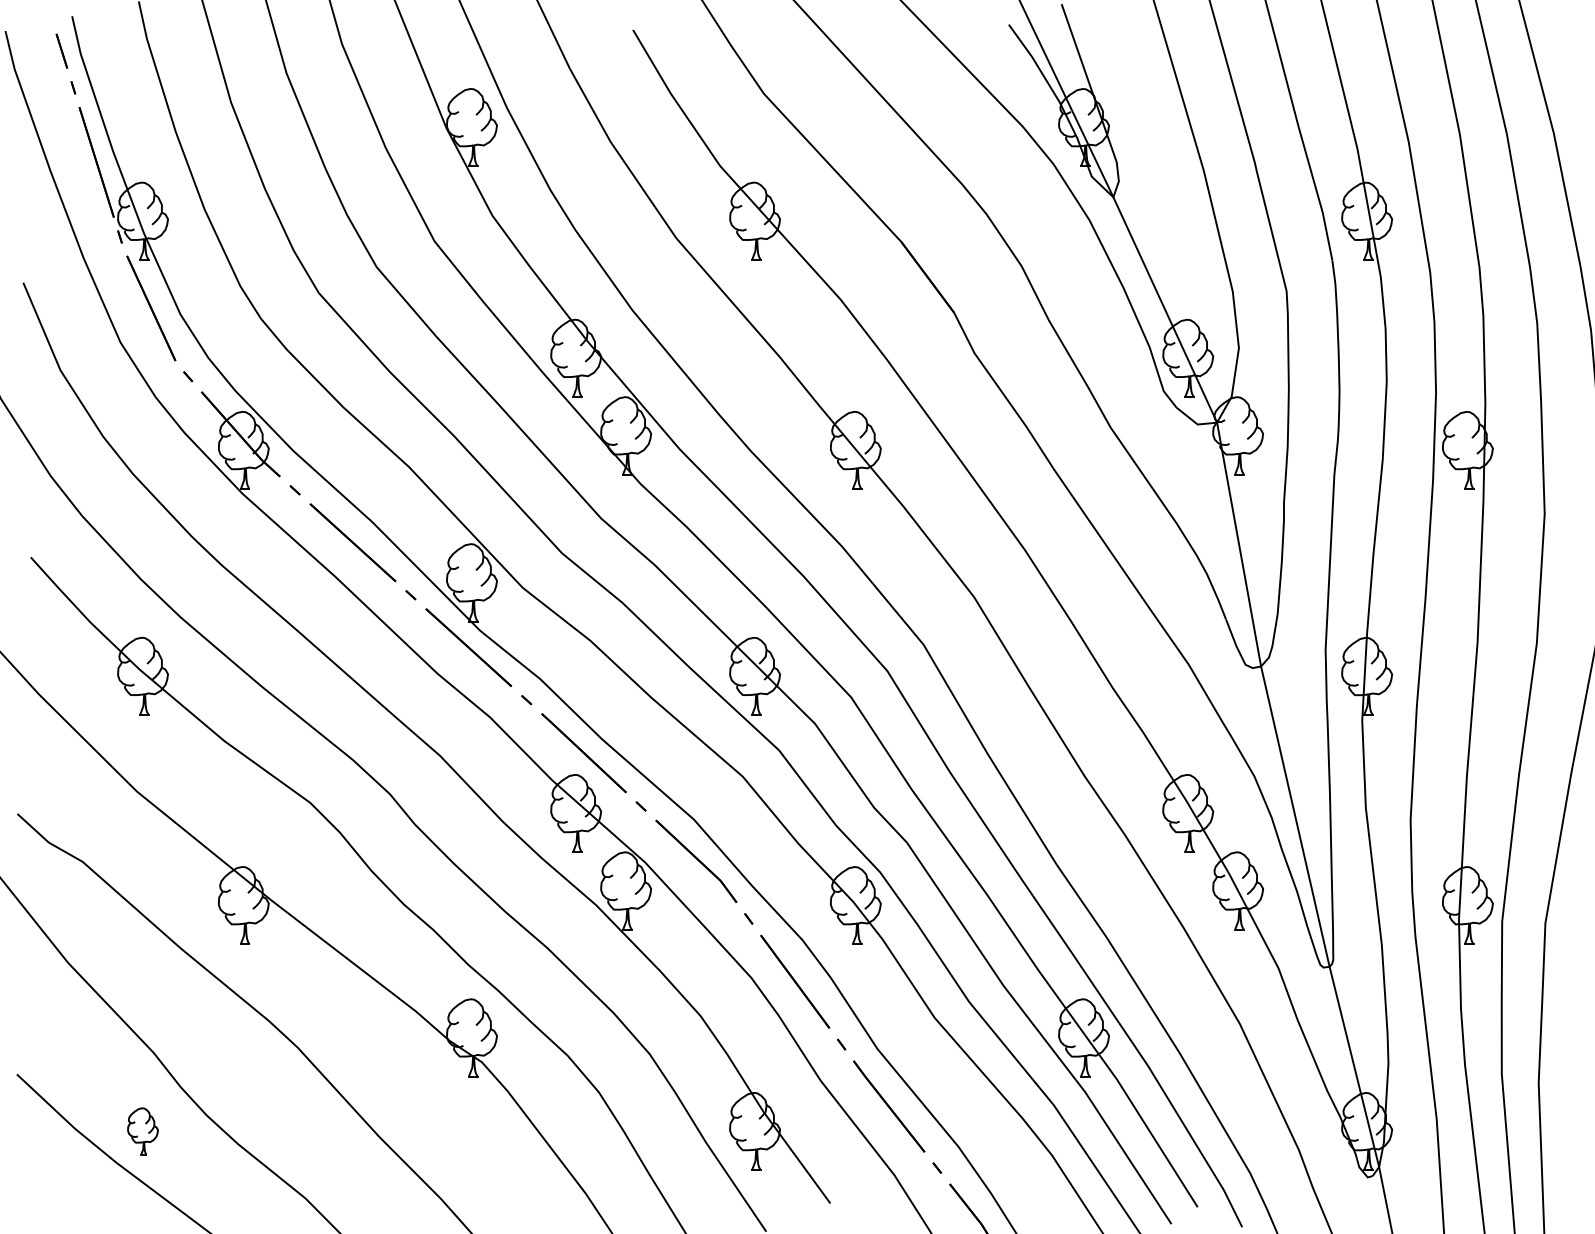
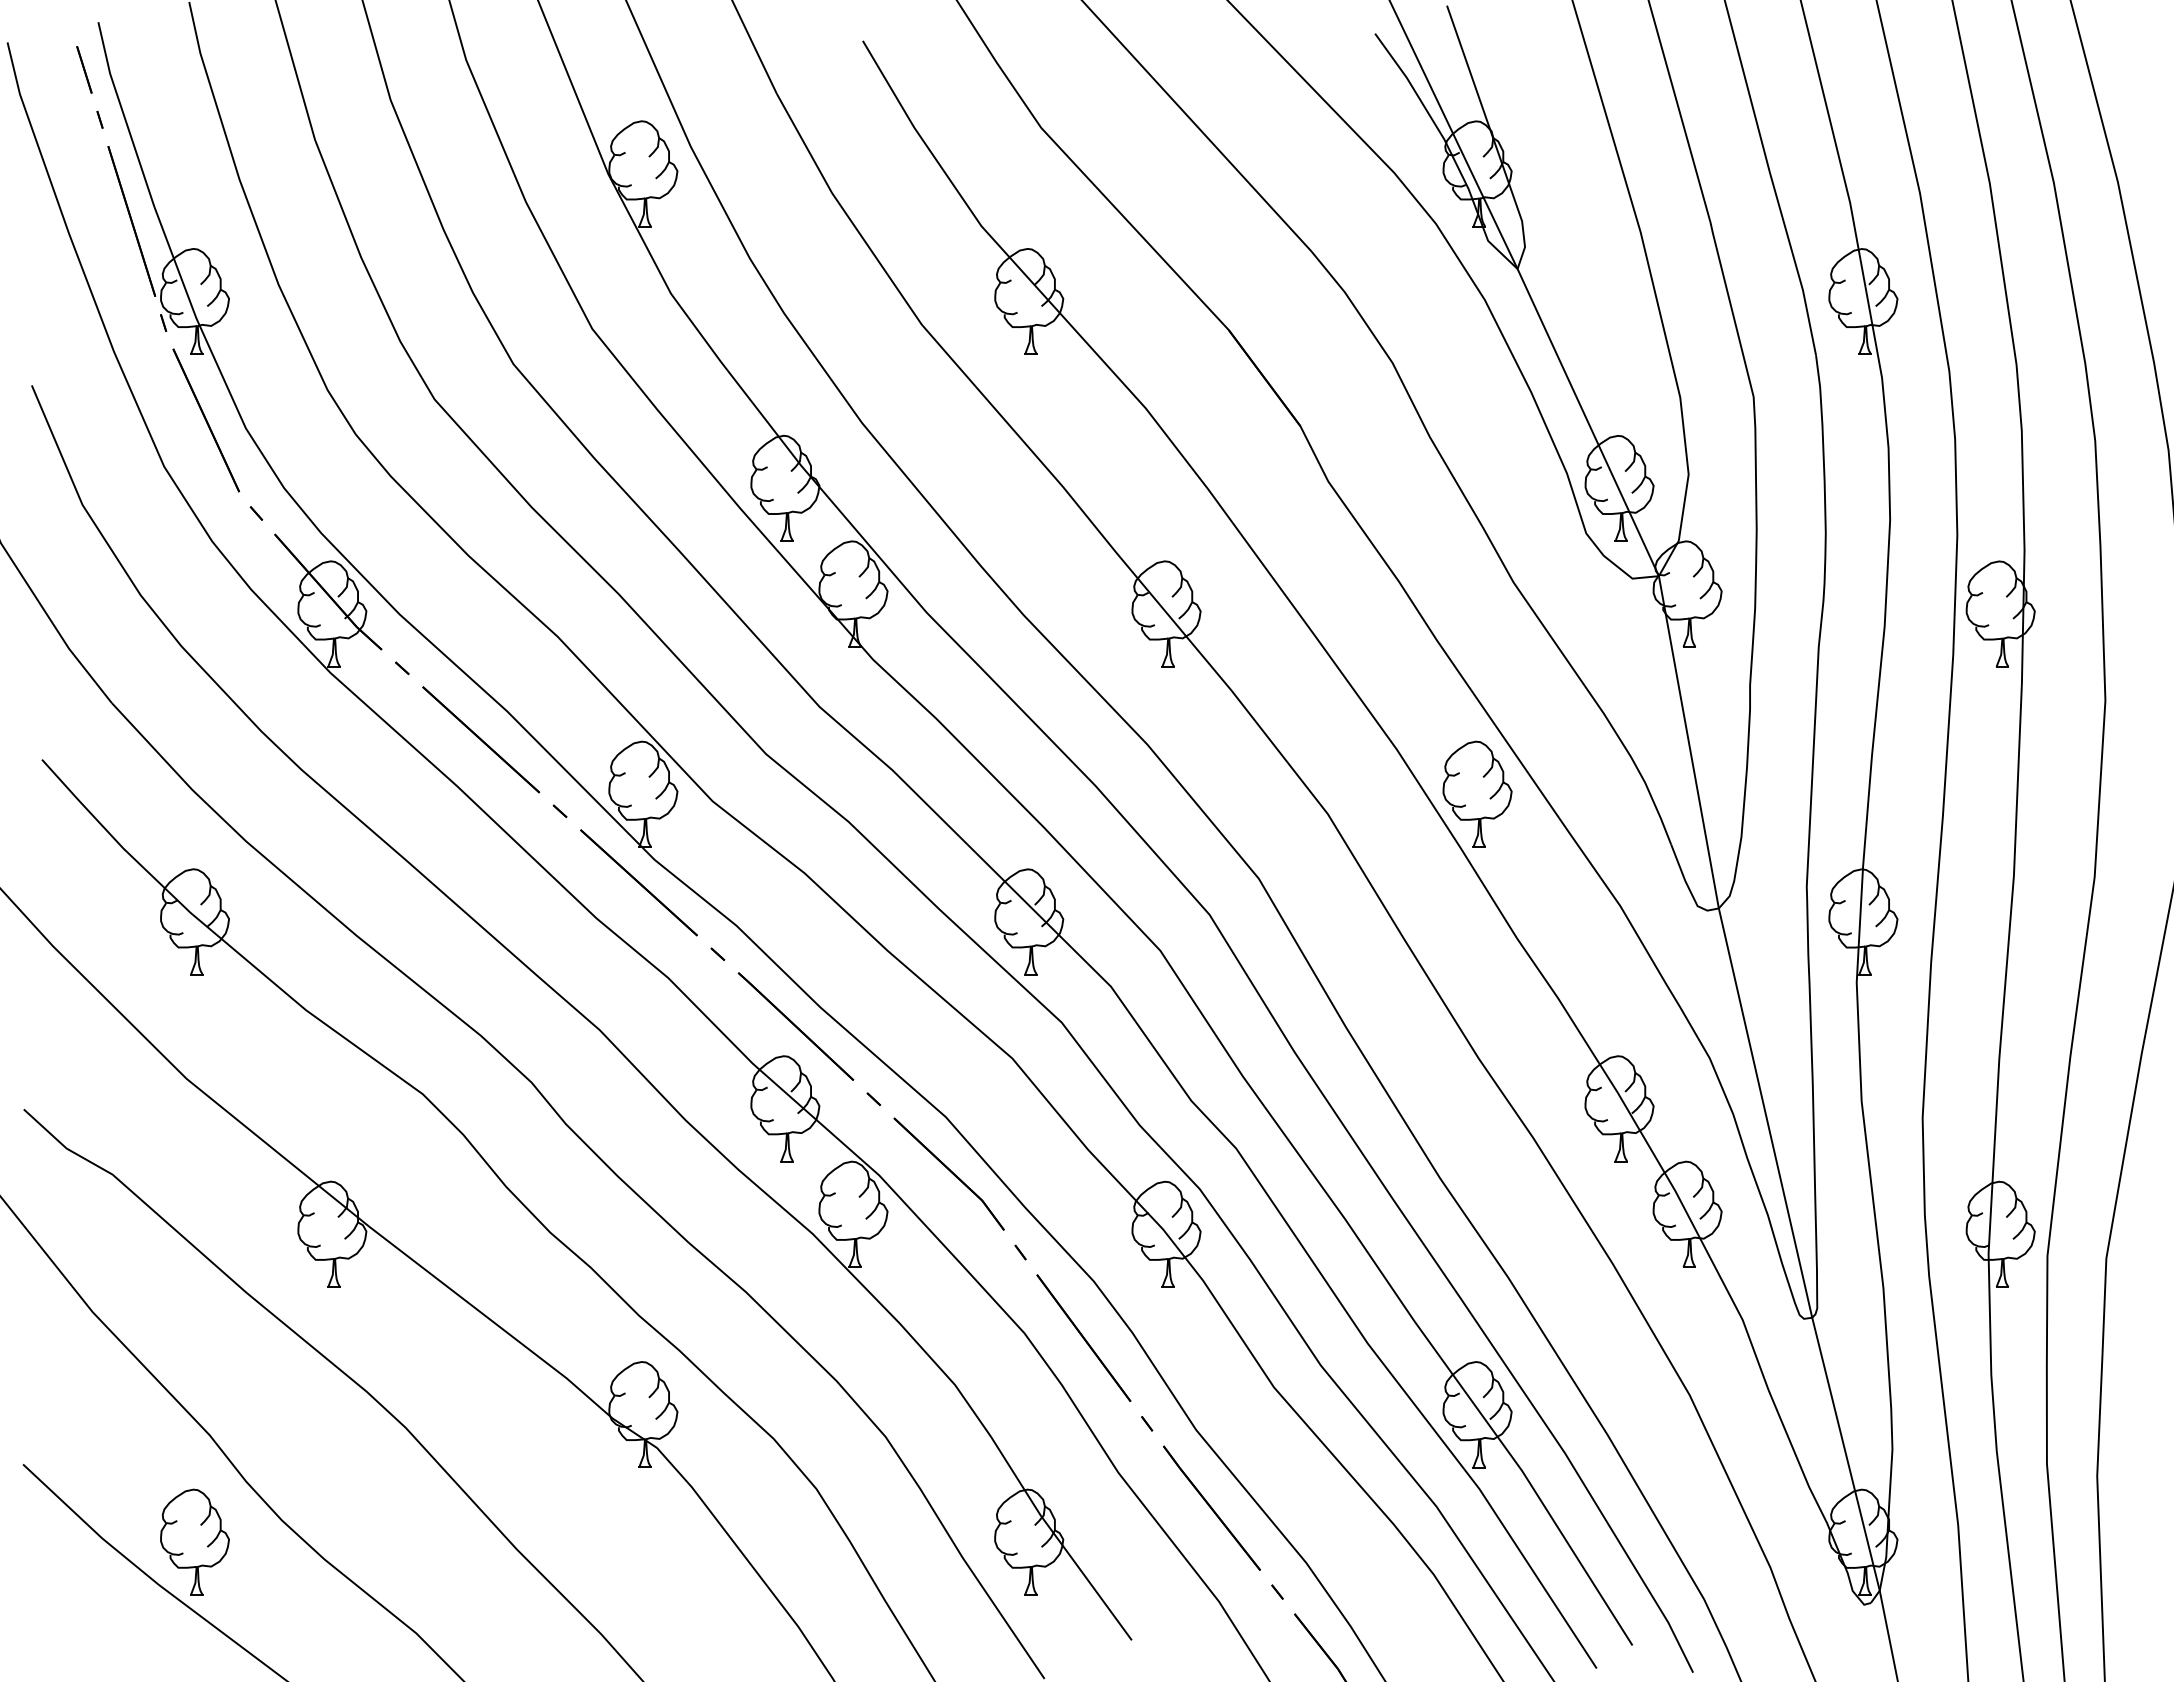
part: (1084, 582) -> (1477, 793), added
part: (142, 1130) -> (194, 1541), size x1.67

